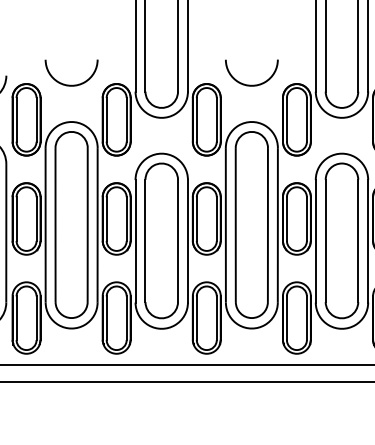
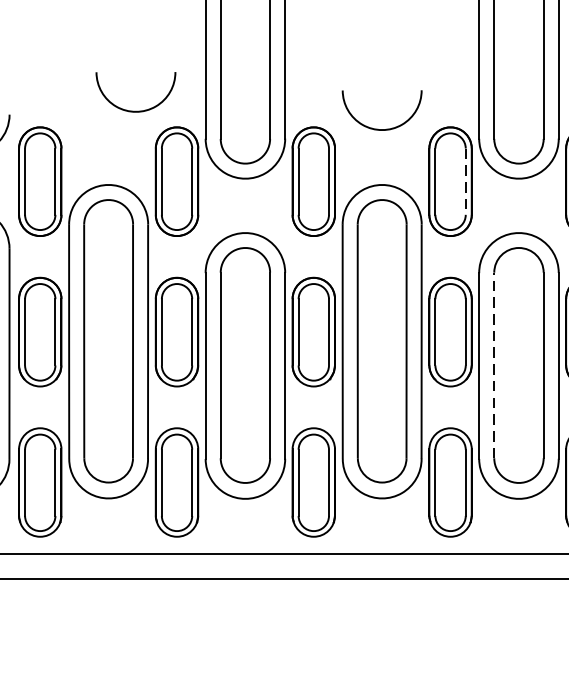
arc: (71, 84) -> (135, 109), moved
line: (306, 119) -> (465, 181), solid -> dashed
line: (325, 240) -> (493, 364), solid -> dashed

